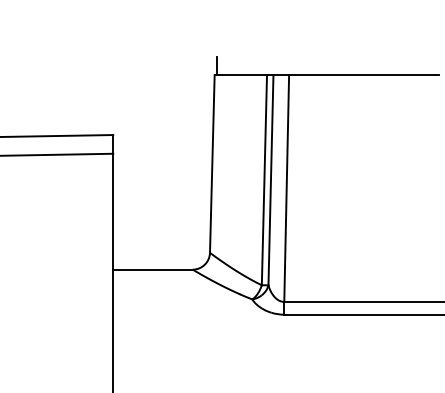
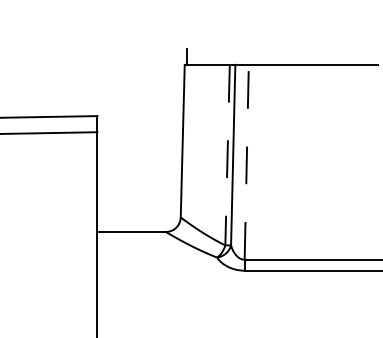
line: (264, 180) -> (227, 155), solid -> dashed
line: (286, 188) -> (246, 162), solid -> dashed

